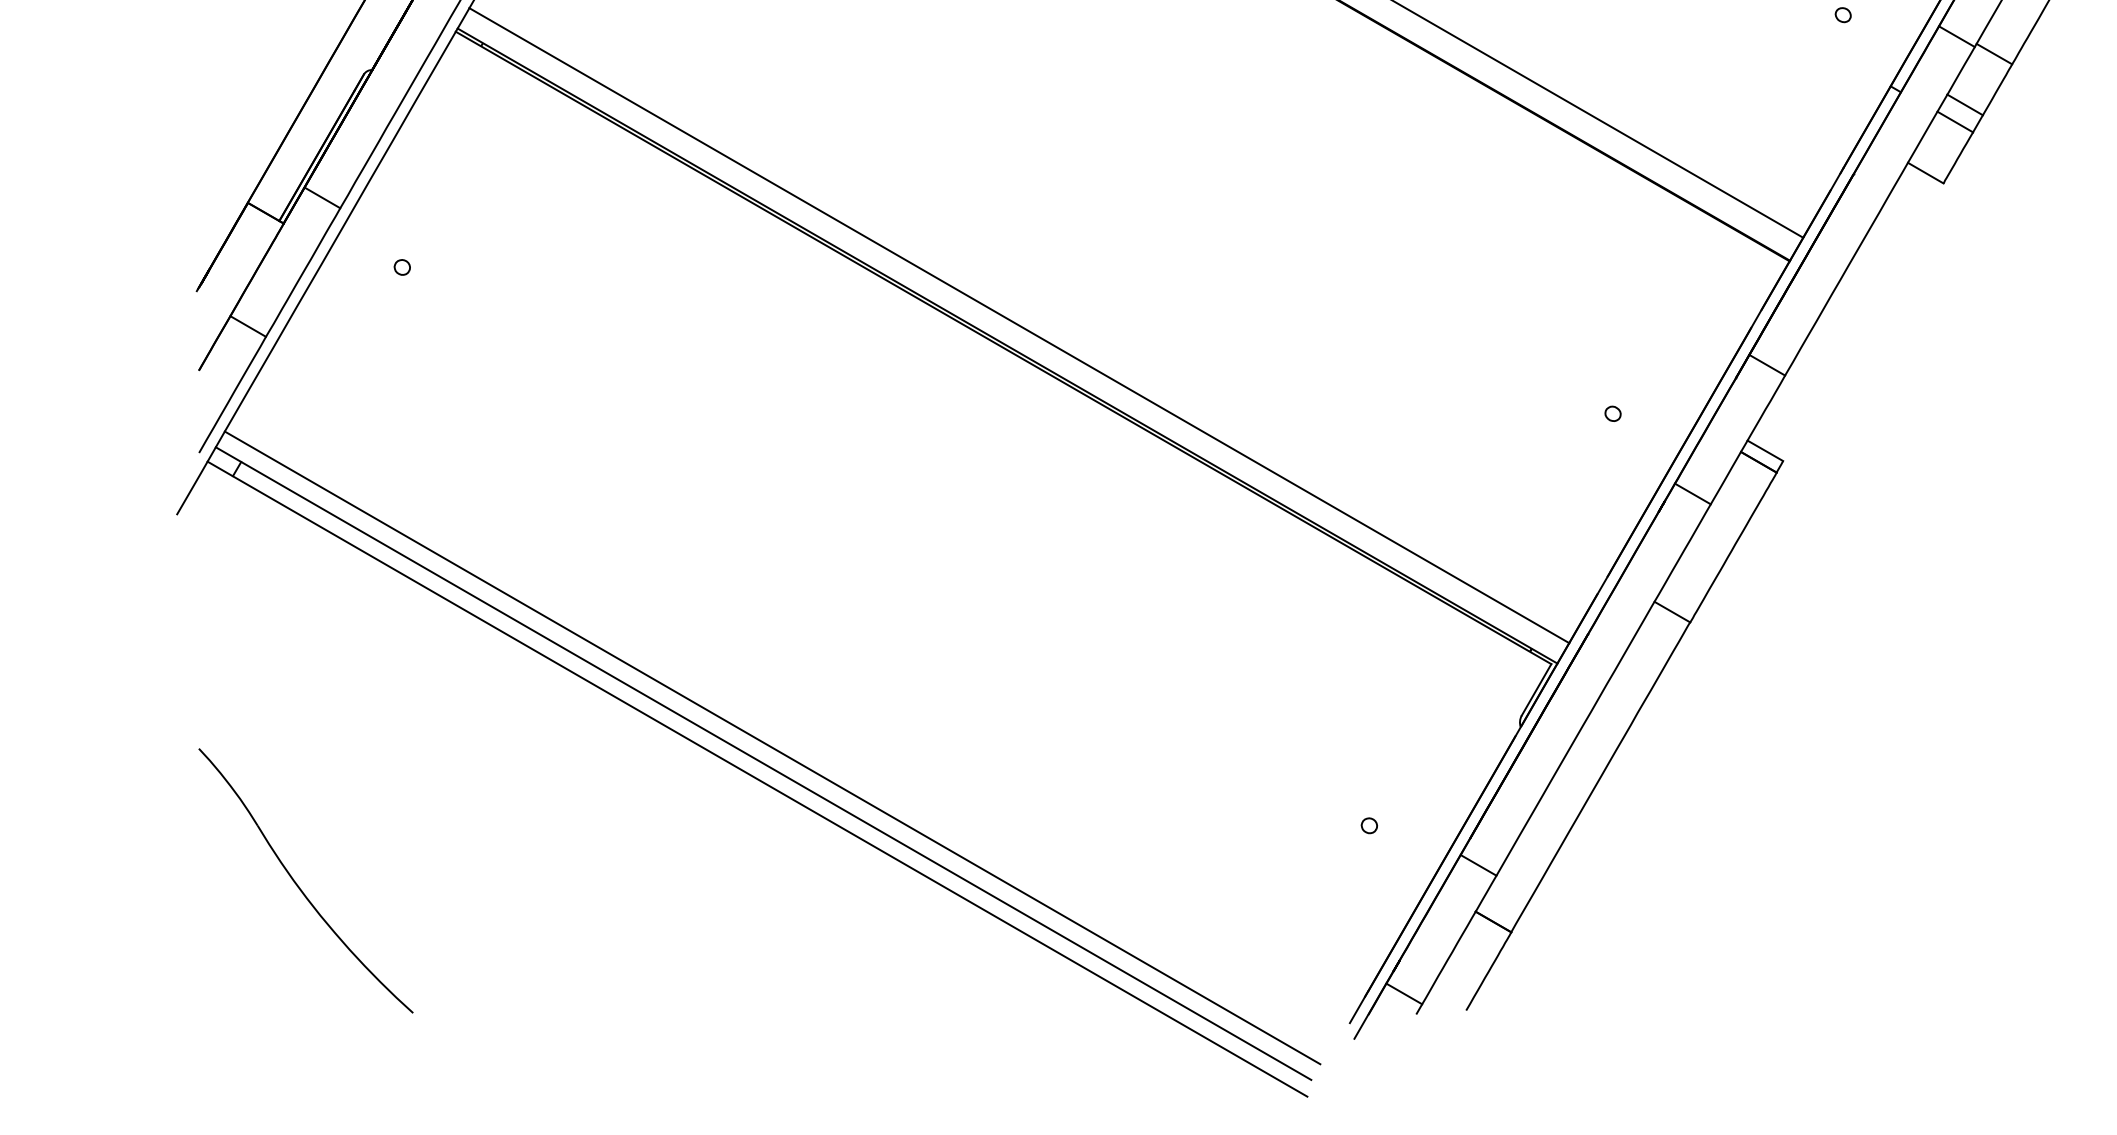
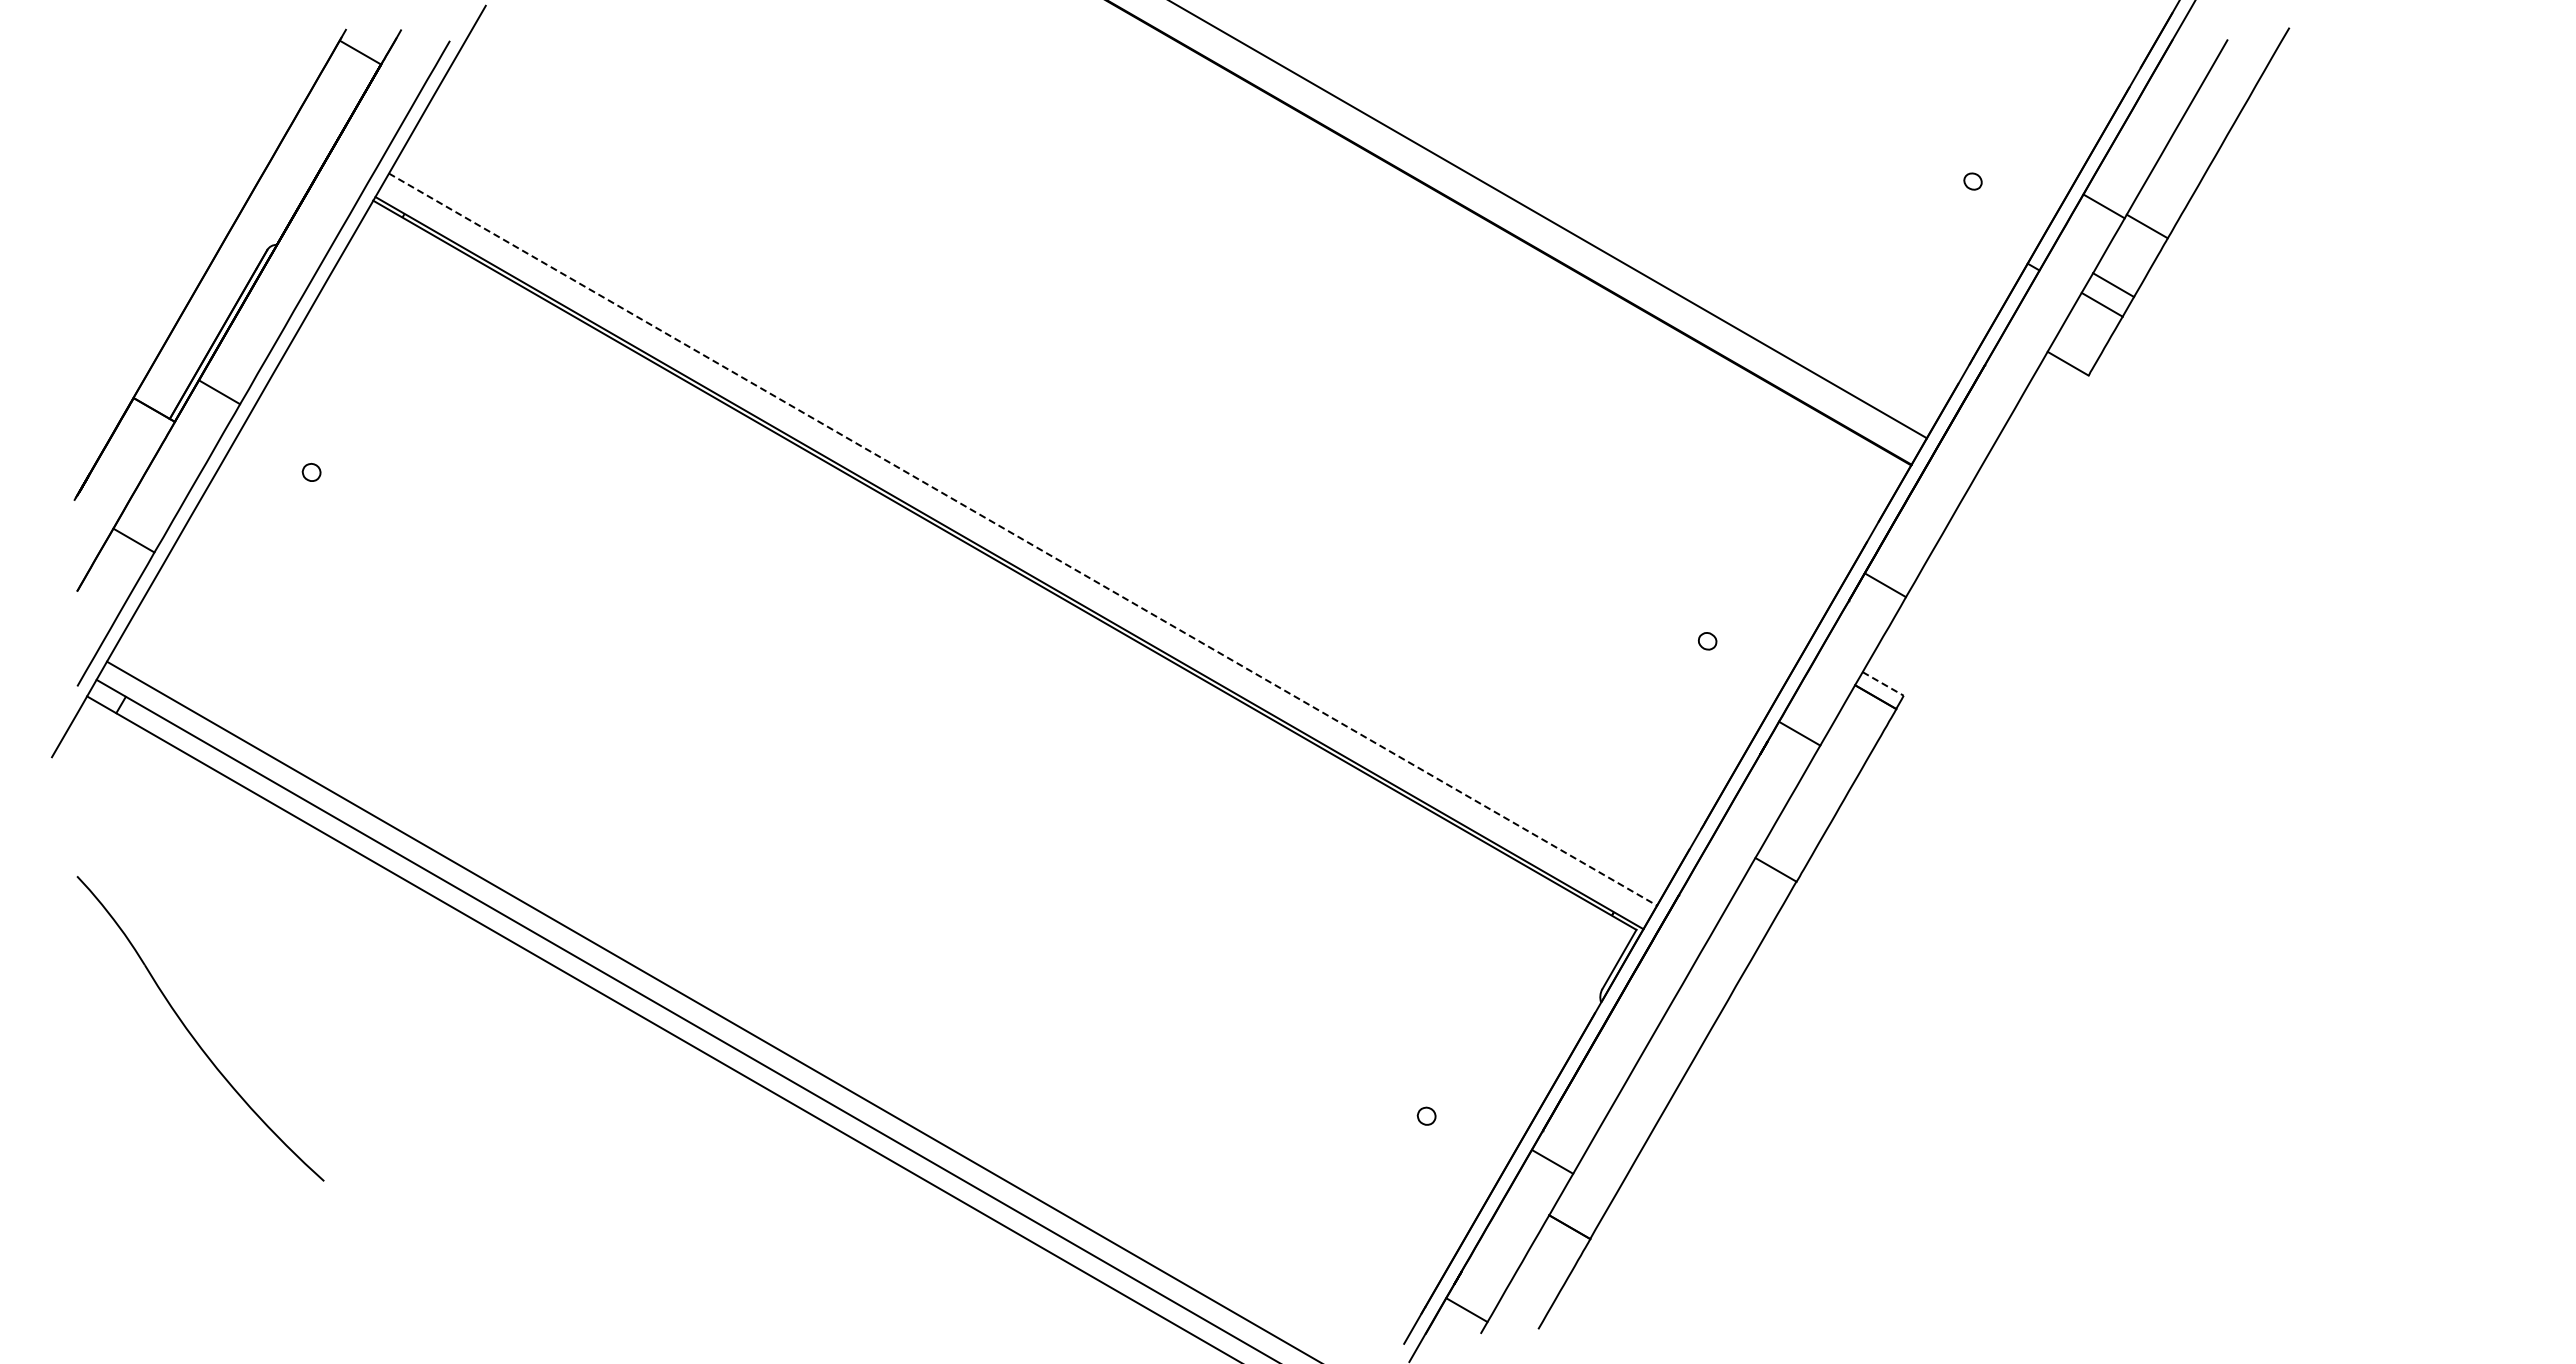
line: (1019, 325) -> (1023, 539), solid -> dashed
line: (1765, 450) -> (1883, 683), solid -> dashed
part: (298, 885) -> (192, 1034), moved

